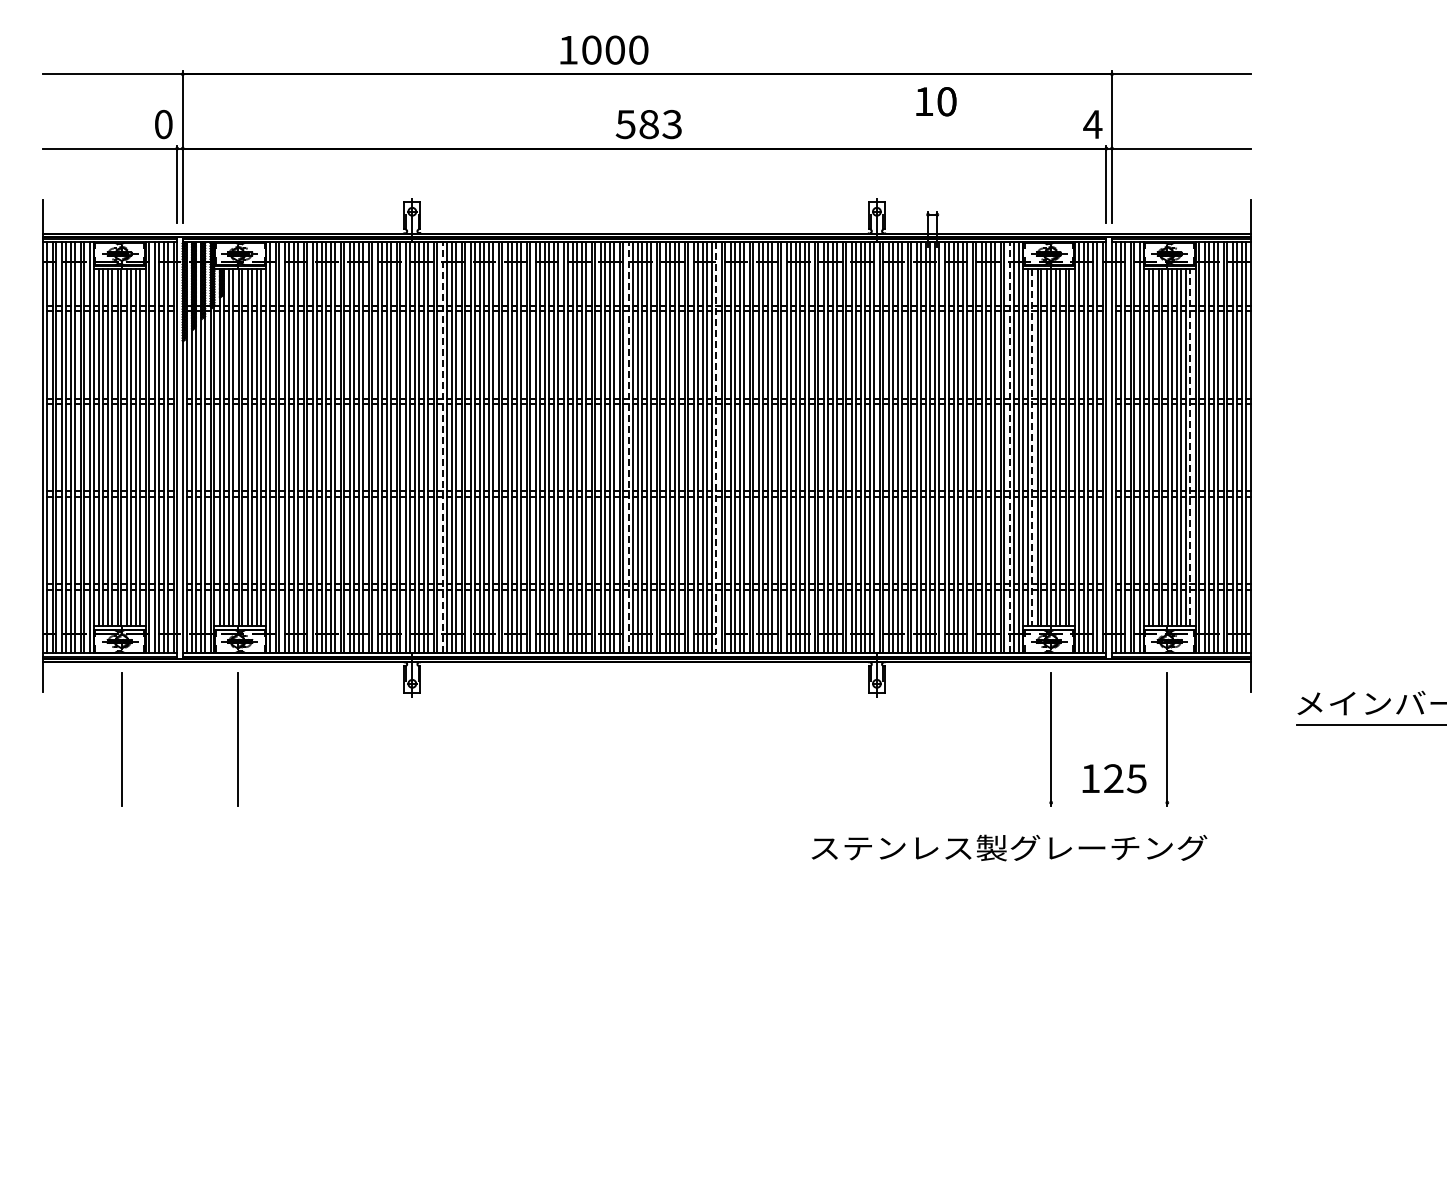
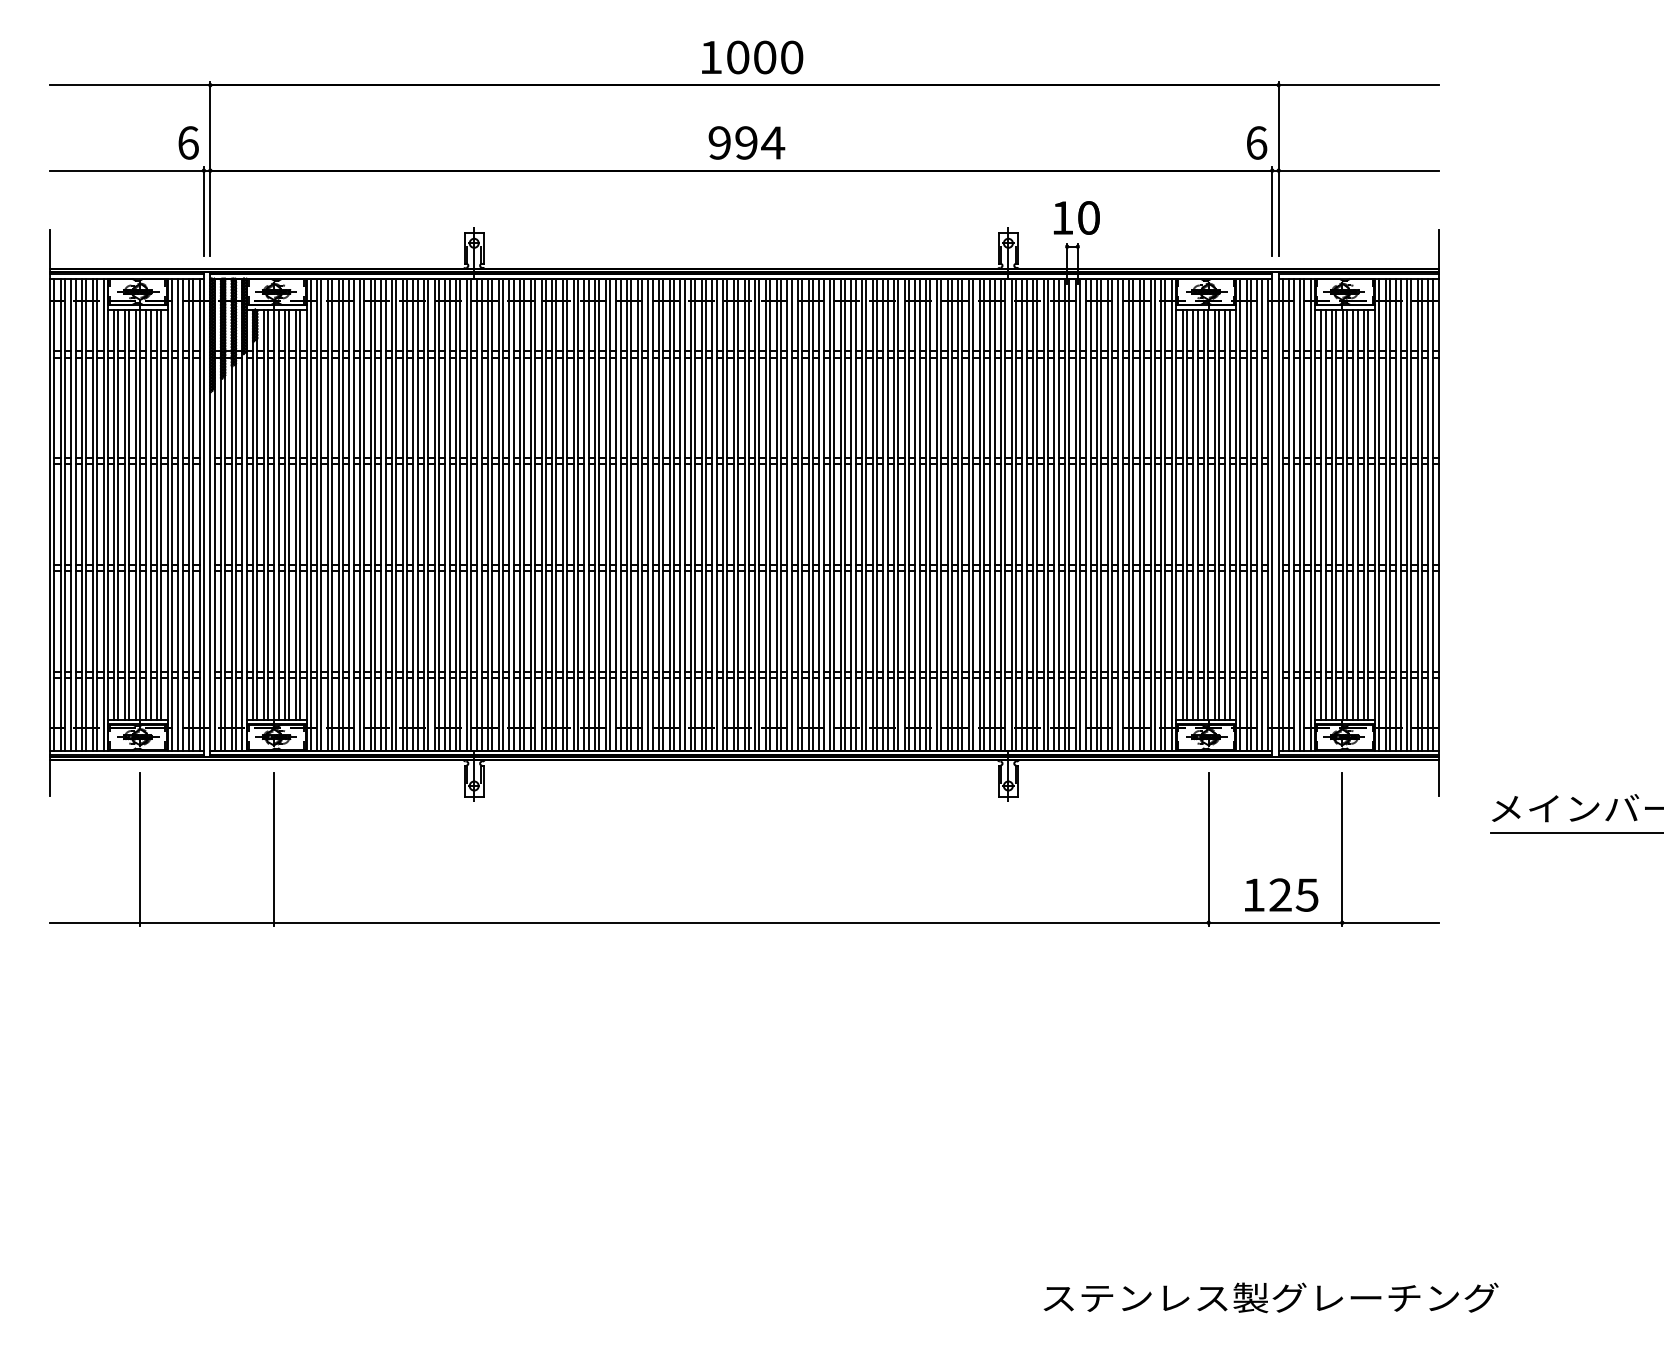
text: (604, 49) -> (752, 56), moved
text: (936, 101) -> (1076, 217), moved
text: (163, 124) -> (188, 142), 0 -> 6
text: (648, 124) -> (745, 142), 583 -> 994
text: (1092, 124) -> (1256, 142), 4 -> 6
line: (442, 447) -> (508, 514), dashed -> solid
line: (628, 447) -> (722, 514), dashed -> solid
line: (1009, 447) -> (1160, 514), dashed -> solid
line: (1190, 447) -> (1368, 514), dashed -> solid
line: (716, 448) -> (823, 515), dashed -> solid
line: (1032, 448) -> (1187, 515), dashed -> solid
line: (647, 802) -> (744, 922), added
text: (1009, 847) -> (1271, 1297), moved

